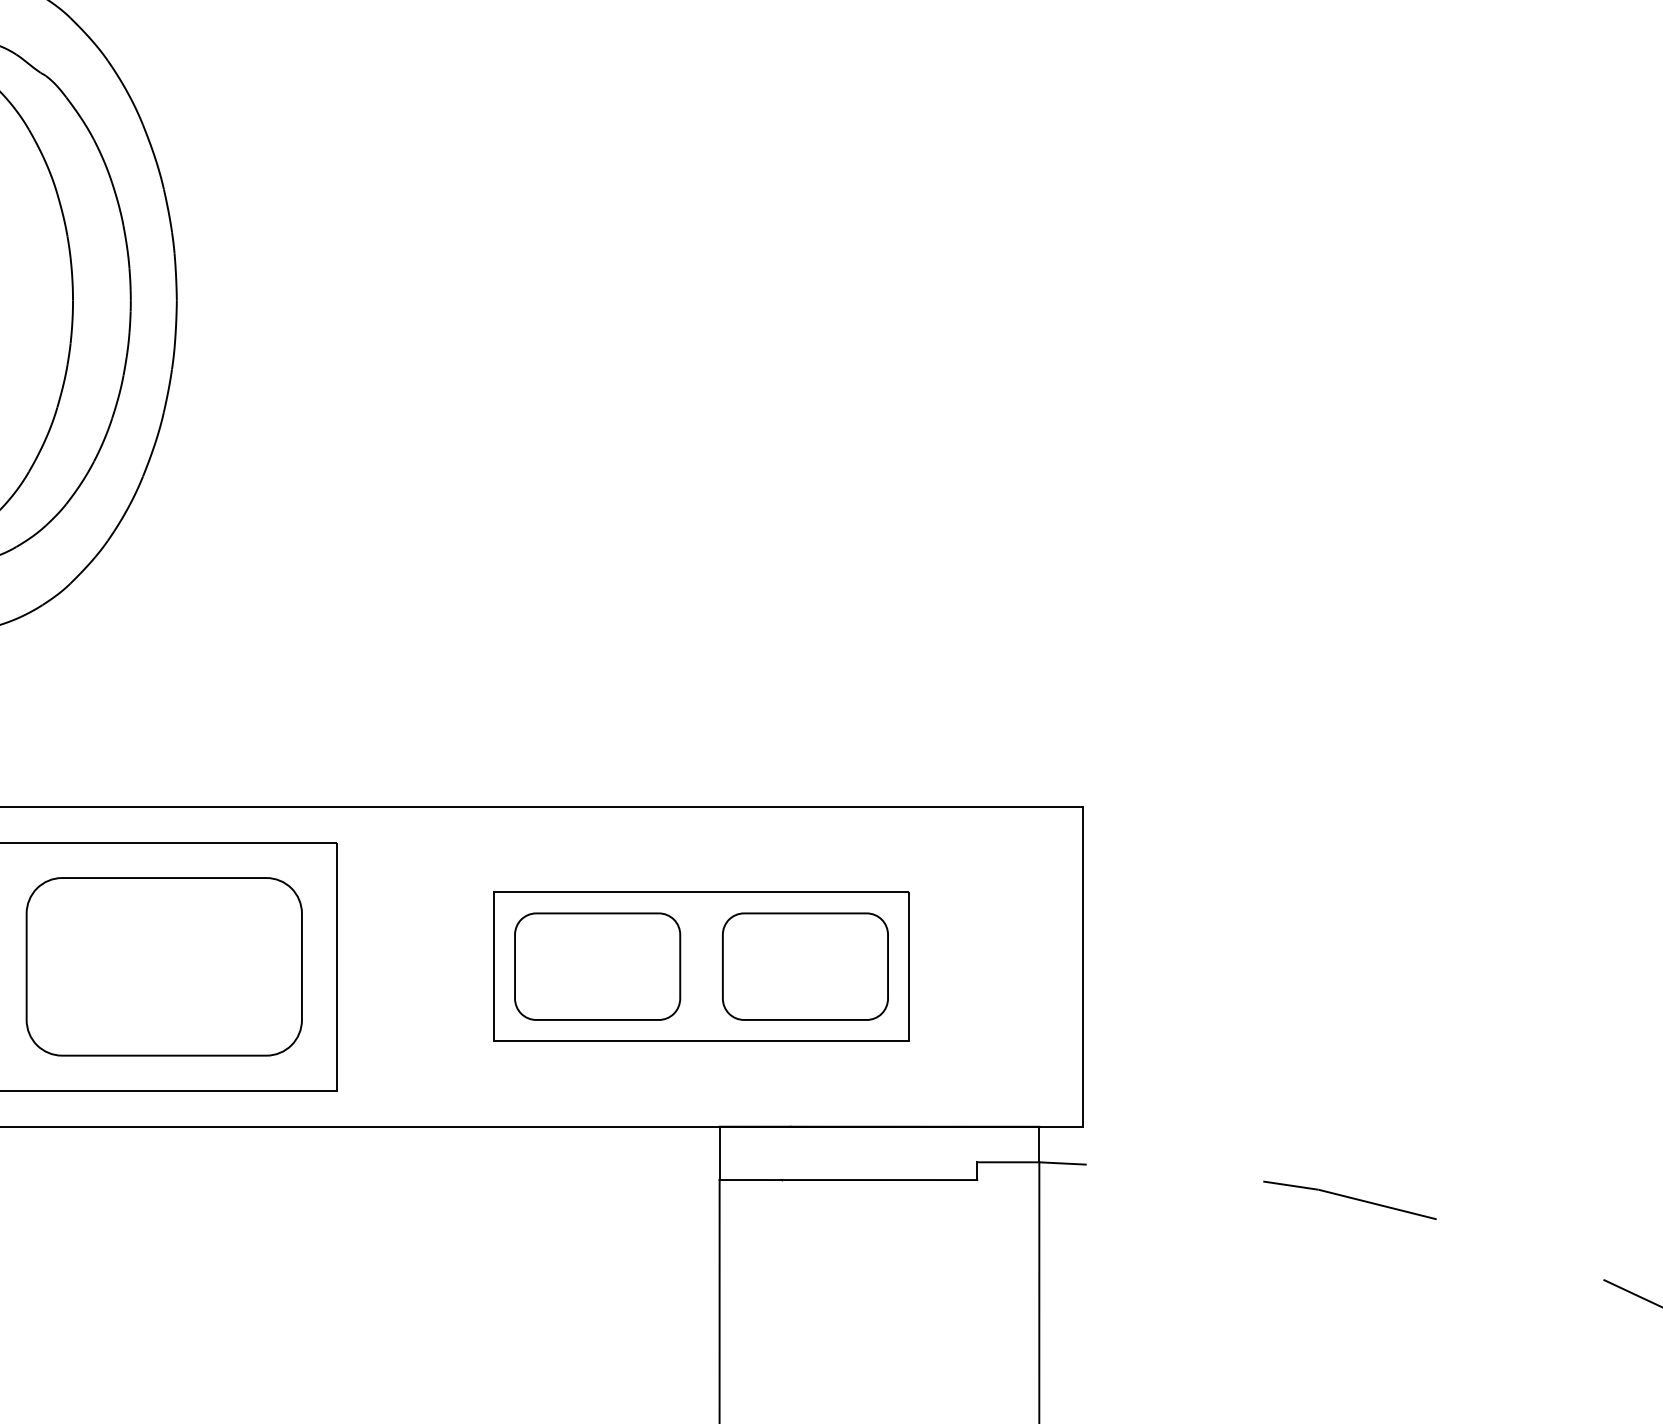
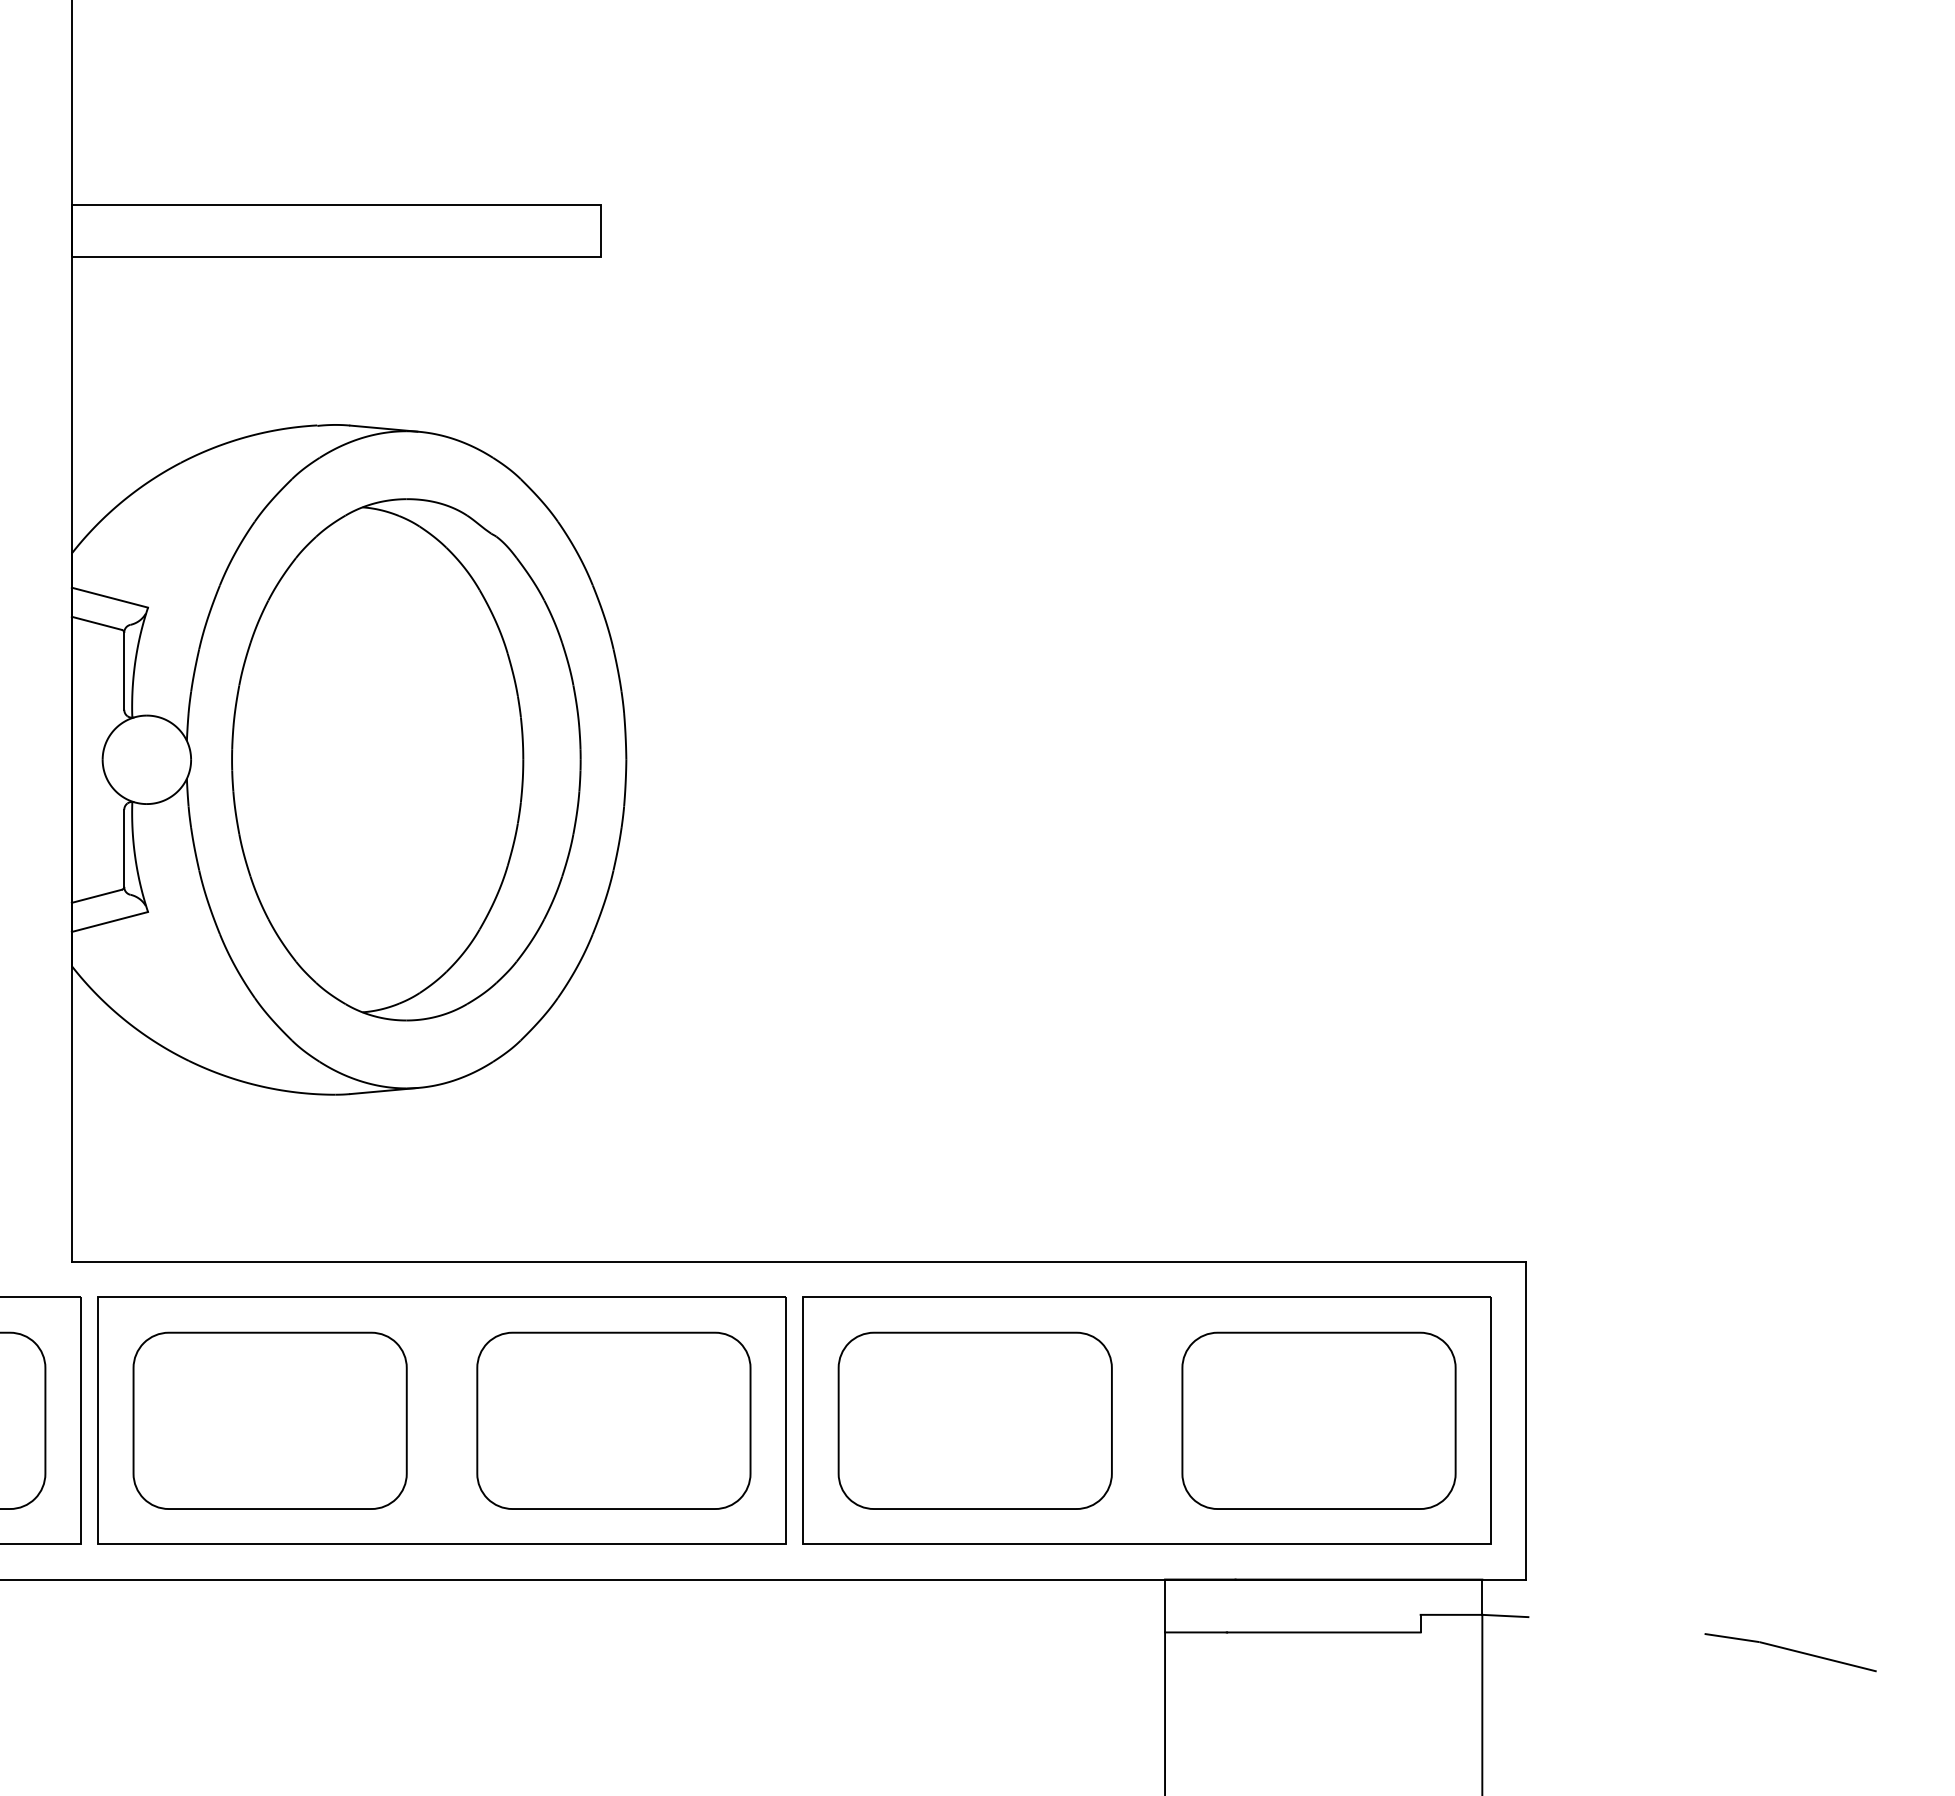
part: (700, 966) -> (1146, 1420), size x1.67

